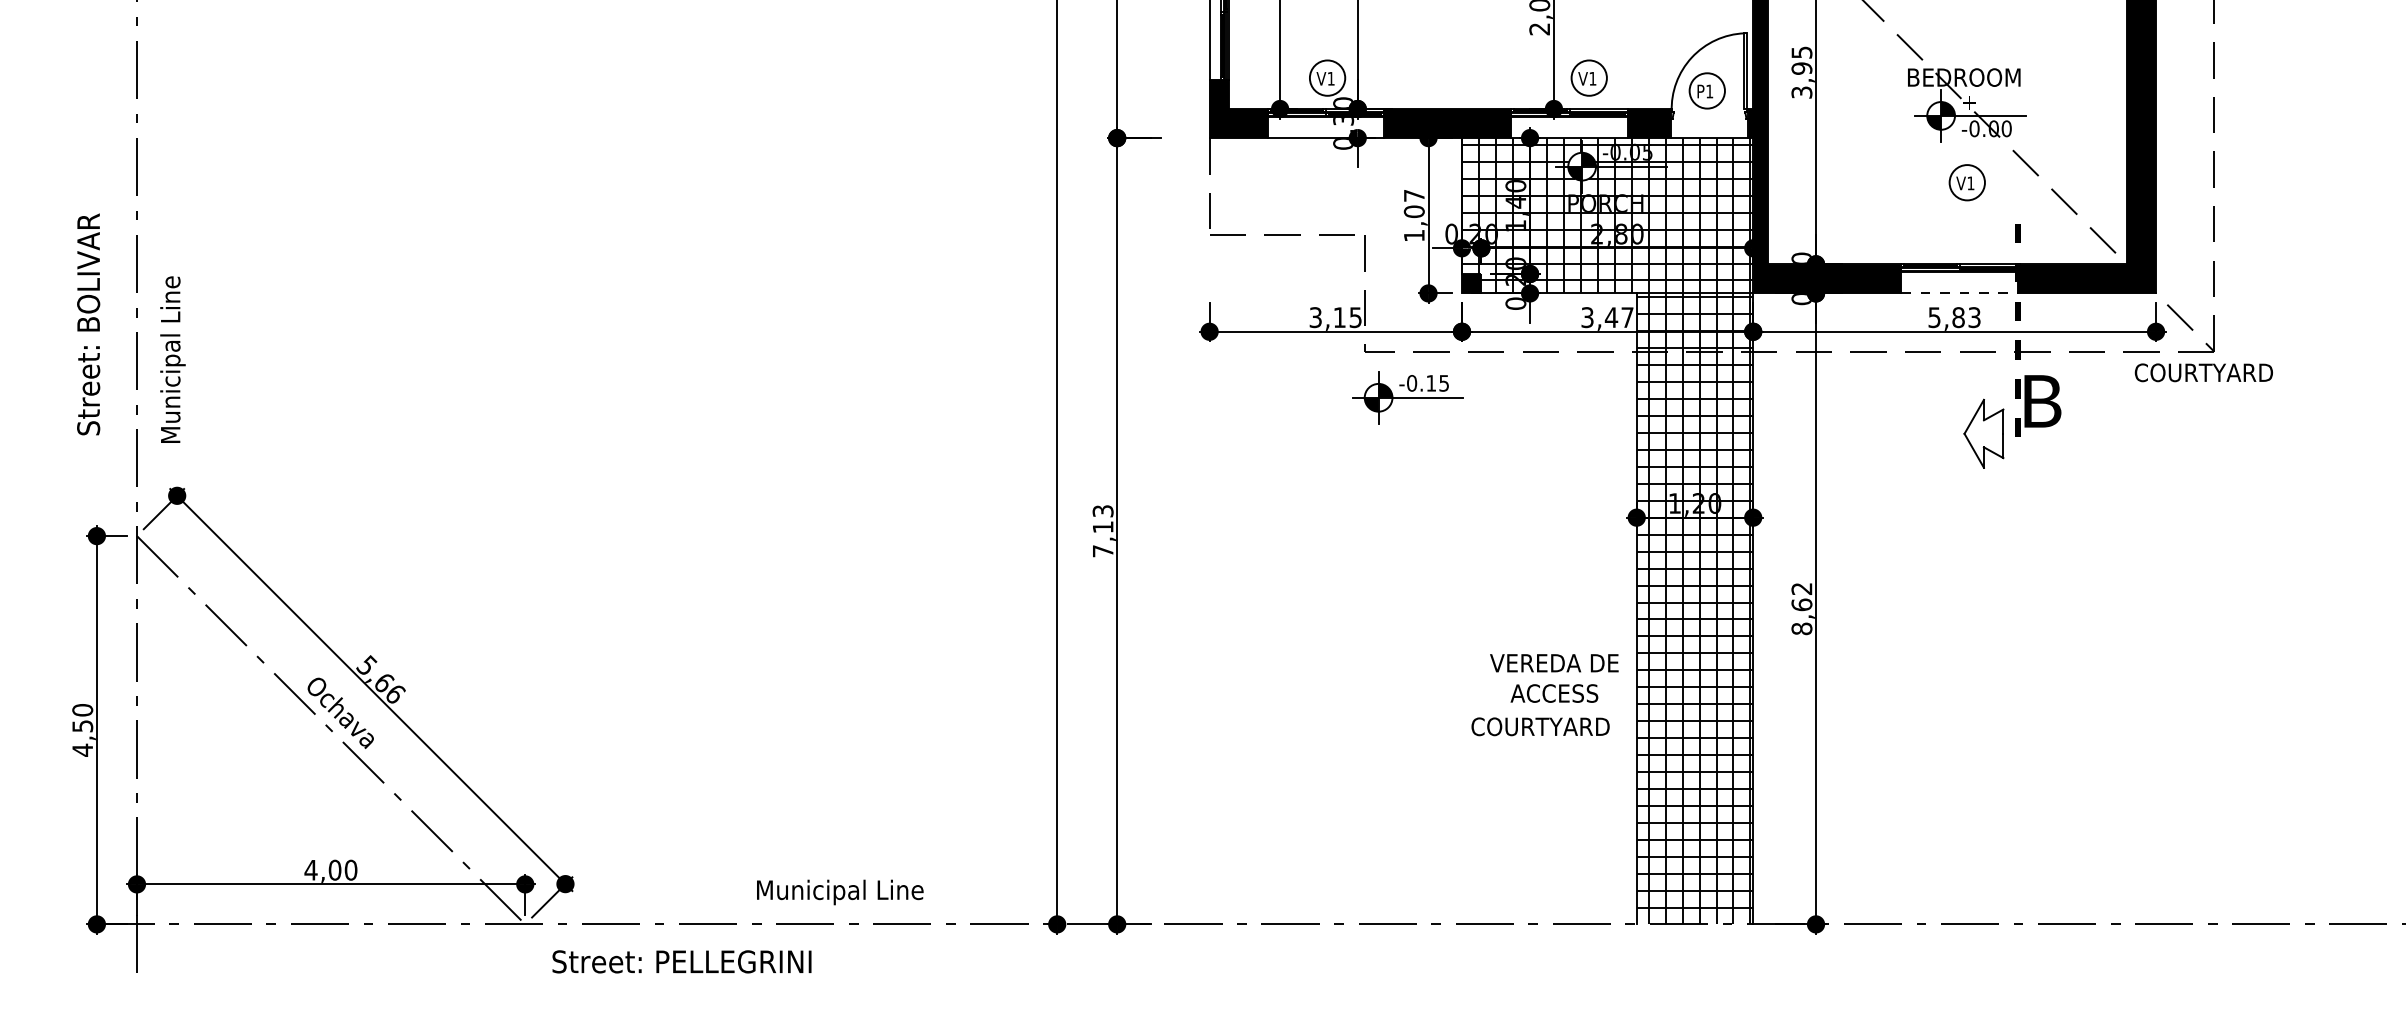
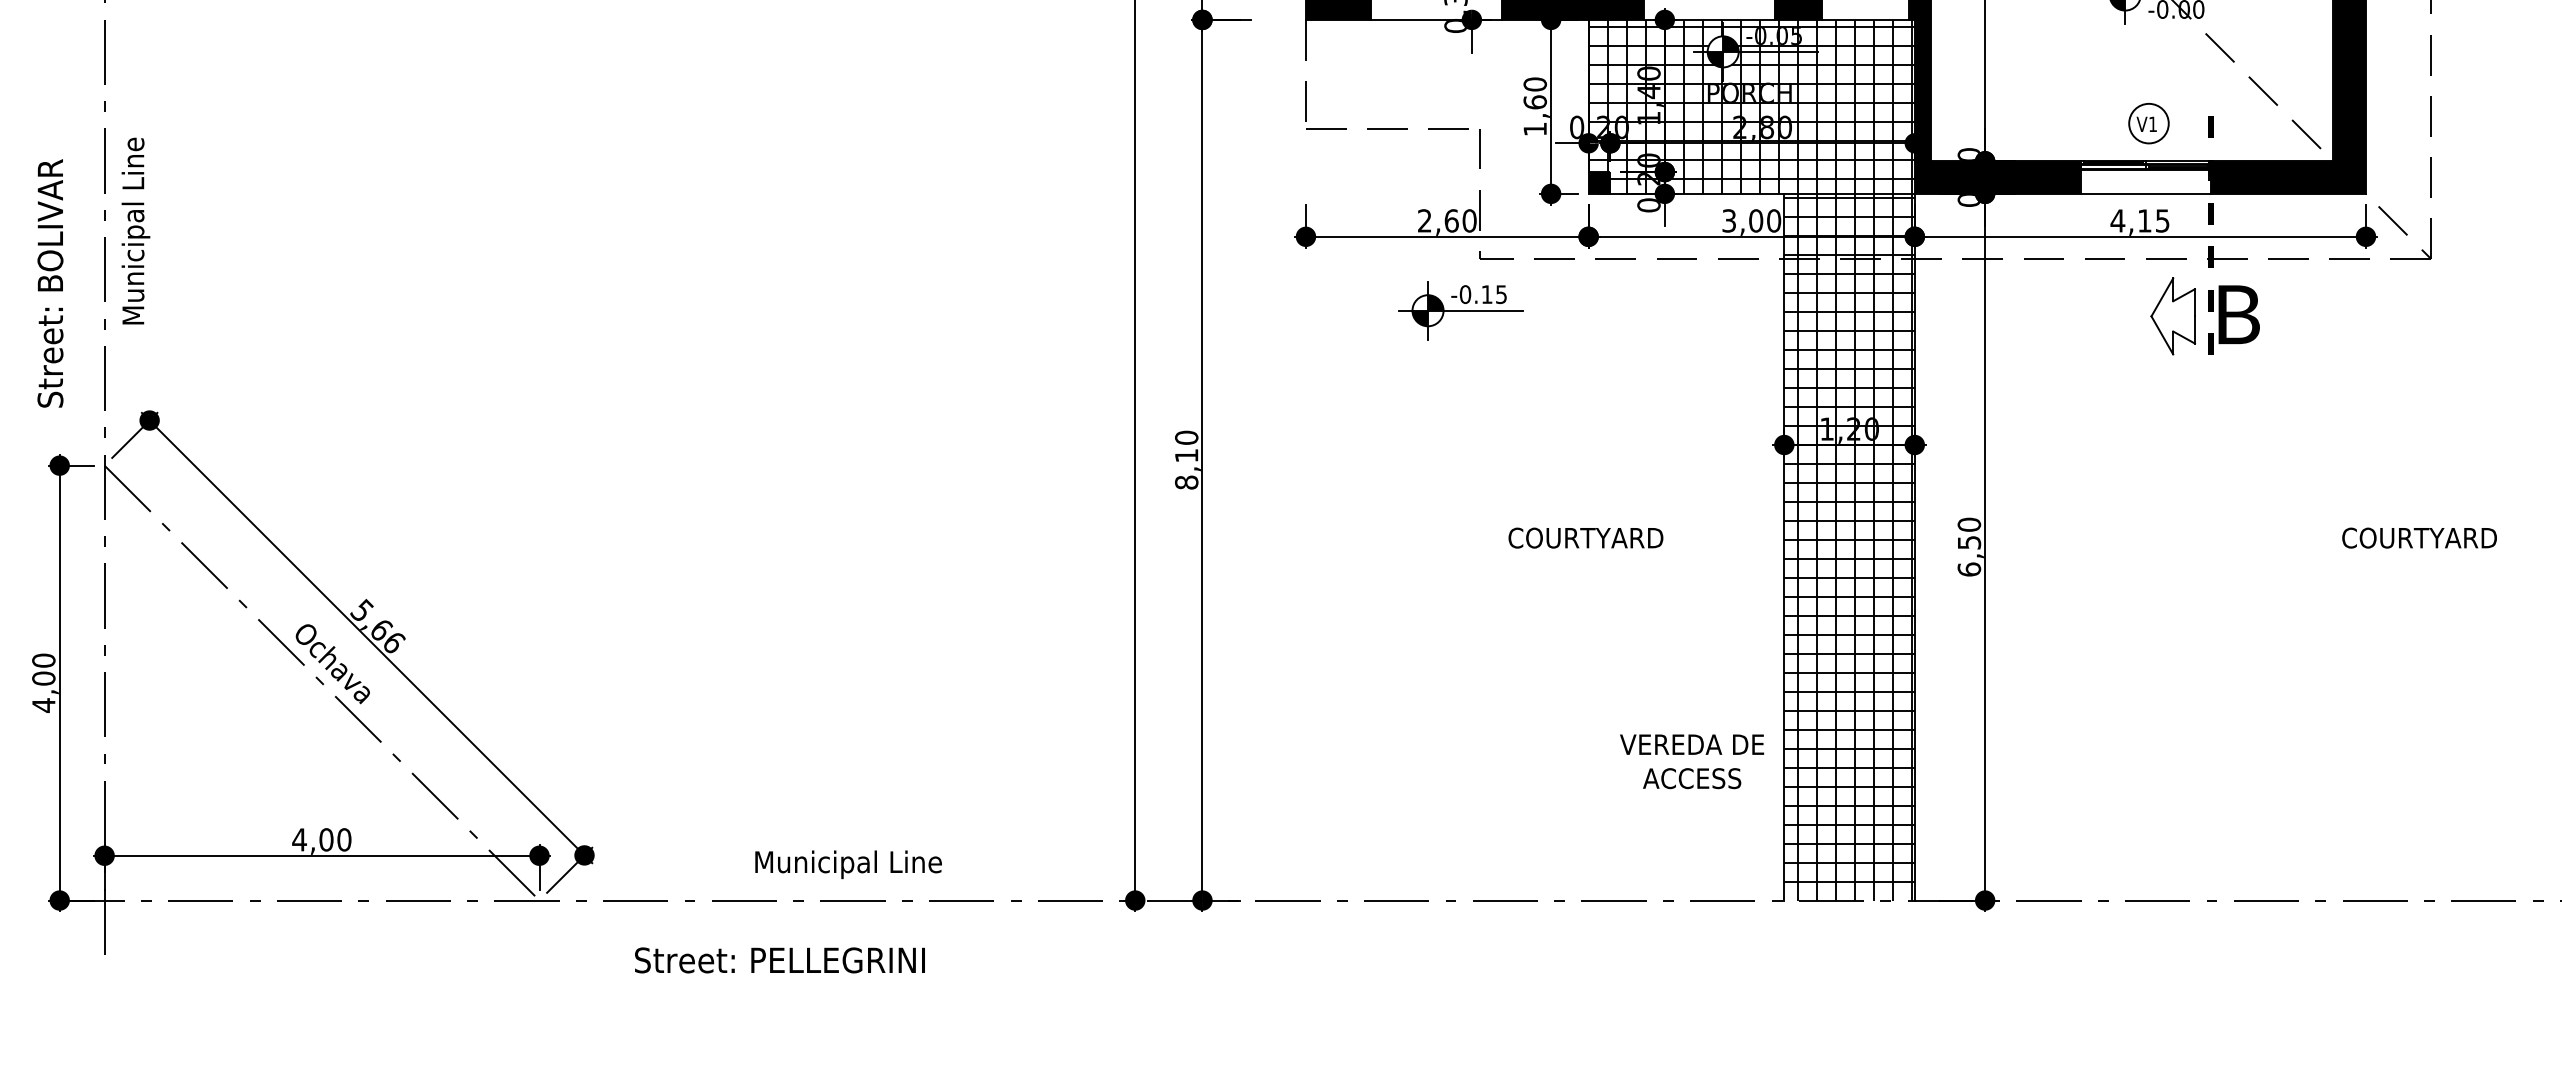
part: (1966, 182) -> (2148, 123), moved
text: (1413, 203) -> (1534, 93), 1,07 -> 1,60
line: (1959, 293) -> (2145, 193), dashed -> solid
text: (1335, 317) -> (1446, 220), 3,15 -> 2,60
text: (1618, 317) -> (1763, 220), 3,47 -> 3,00
text: (1953, 317) -> (2139, 220), 5,83 -> 4,15
text: (88, 324) -> (50, 283), moved
text: (172, 359) -> (135, 230), moved
text: (2203, 372) -> (2419, 537), moved
part: (1407, 397) -> (1460, 310), moved
part: (1983, 433) -> (2172, 316), moved
text: (1102, 531) -> (1185, 460), 7,13 -> 8,10
text: (1801, 608) -> (1968, 546), 8,62 -> 6,50
text: (1554, 678) -> (1692, 761), moved
text: (82, 726) -> (43, 678), 4,50 -> 4,00
text: (1540, 726) -> (1585, 537), moved
text: (840, 892) -> (848, 864), moved
text: (681, 961) -> (779, 960), moved

